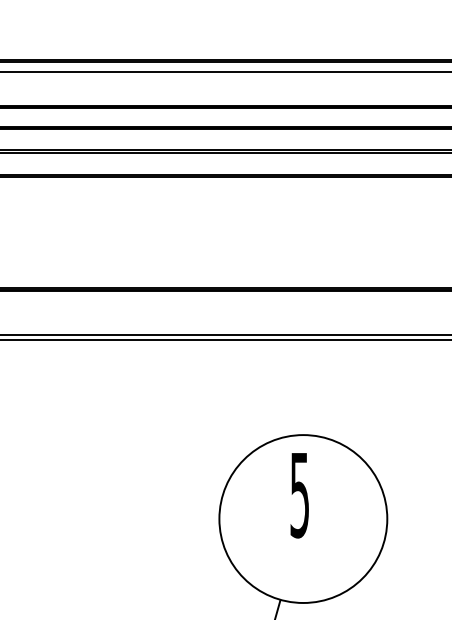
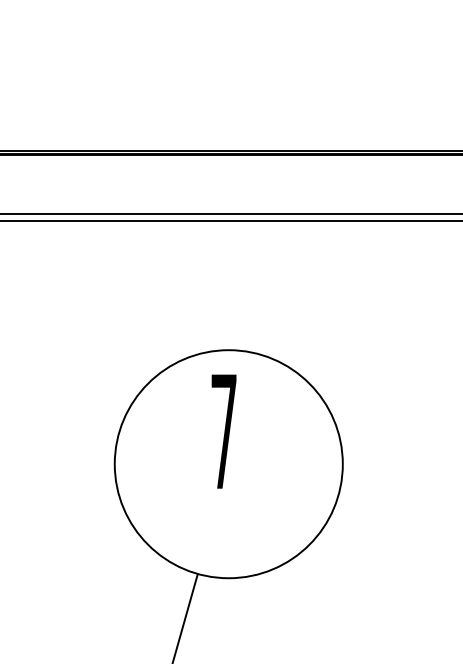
text: (299, 495) -> (223, 432), 5 -> 7

